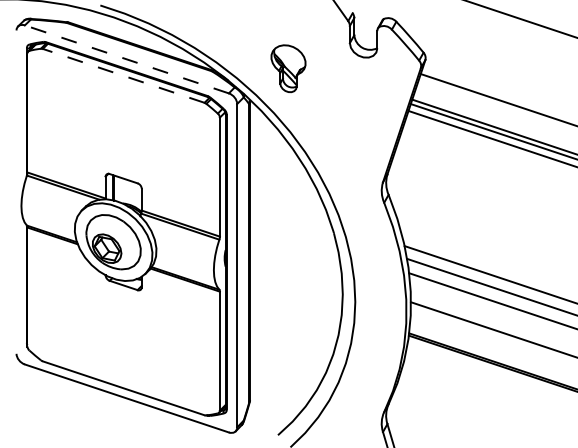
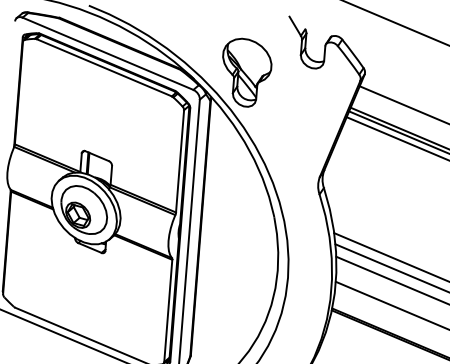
line: (126, 59) -> (107, 53), dashed -> solid
part: (288, 68) -> (246, 72), size x1.67
line: (123, 75) -> (104, 67), dashed -> solid

